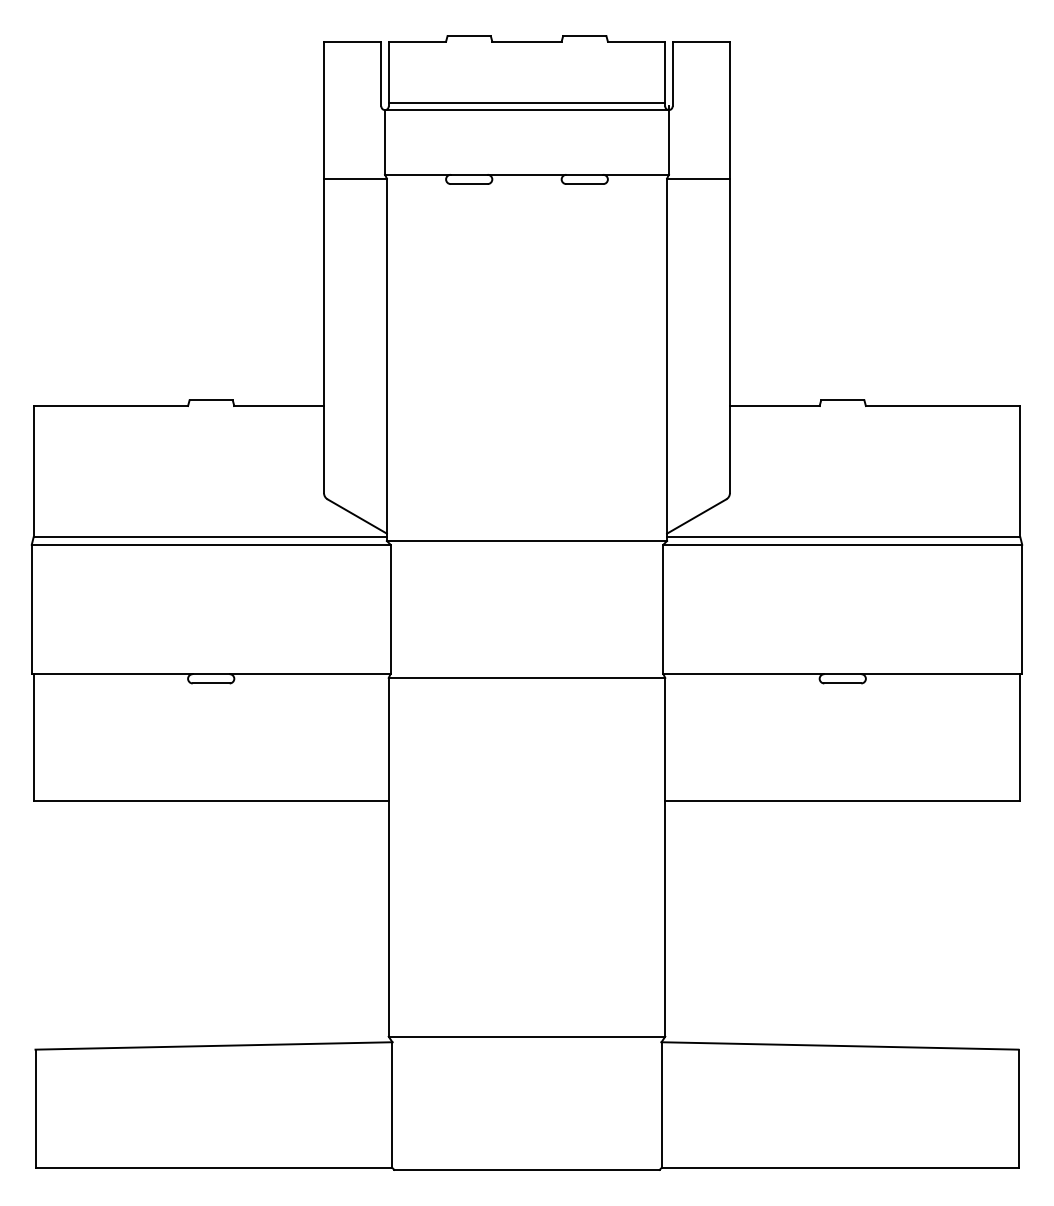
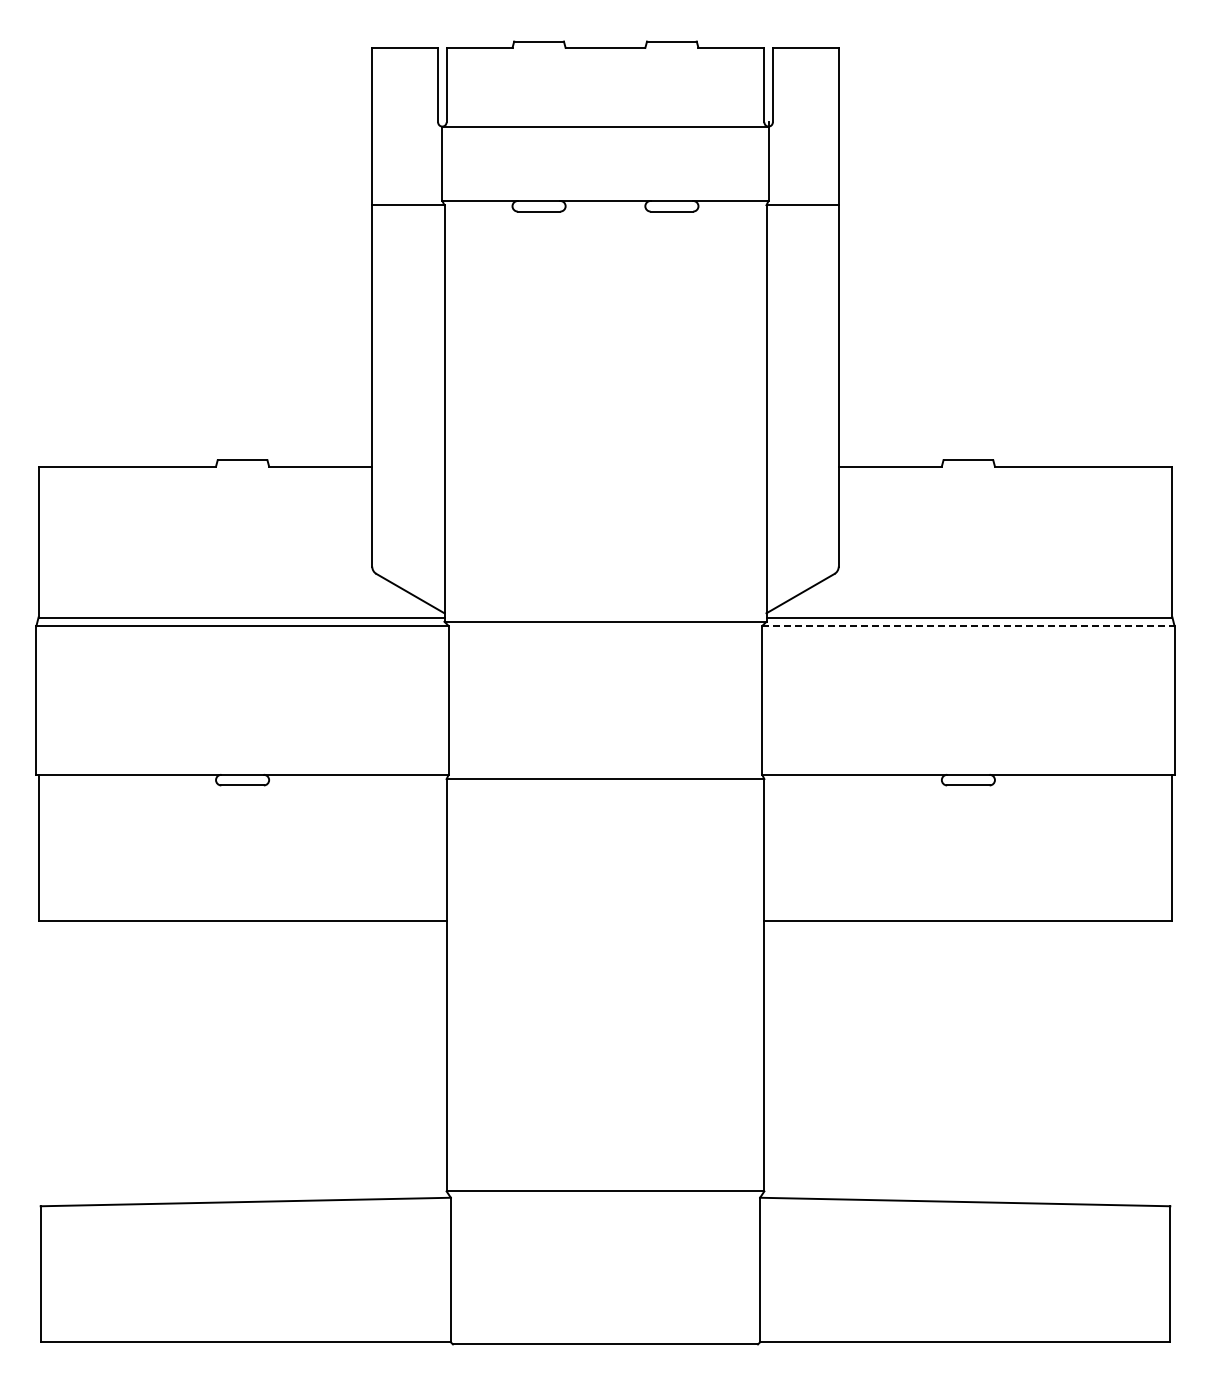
line: (527, 103) -> (605, 118), removed
line: (842, 545) -> (968, 626), solid -> dashed

